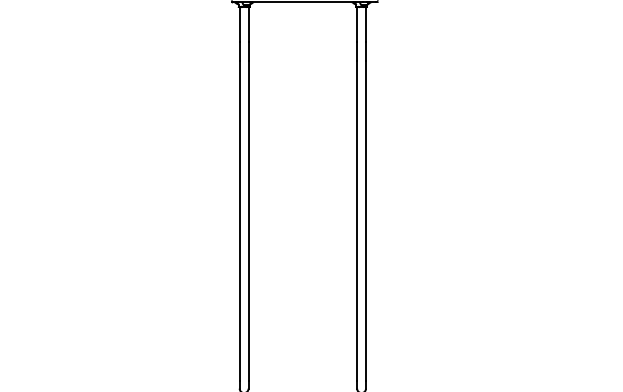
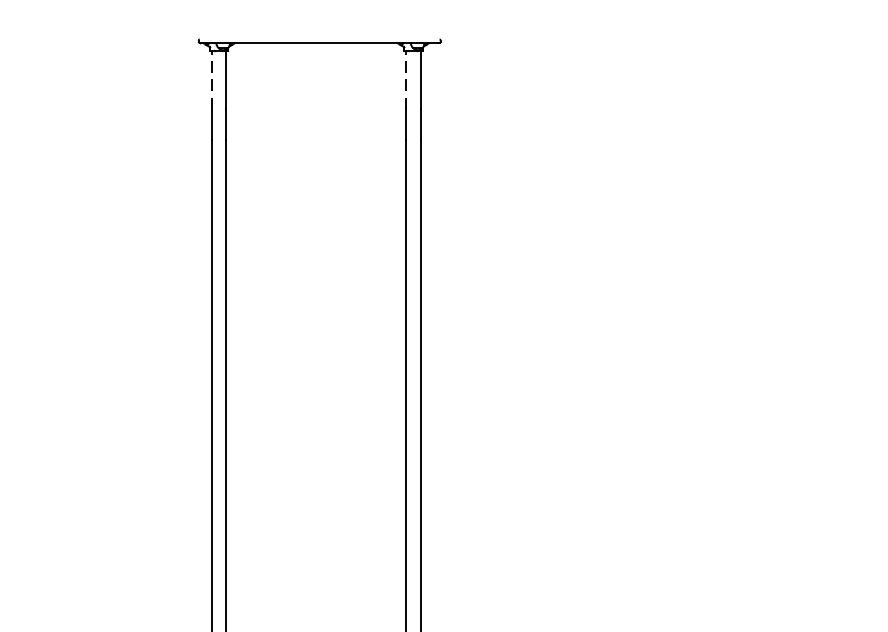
line: (239, 24) -> (211, 80), solid -> dashed
line: (357, 24) -> (406, 80), solid -> dashed

